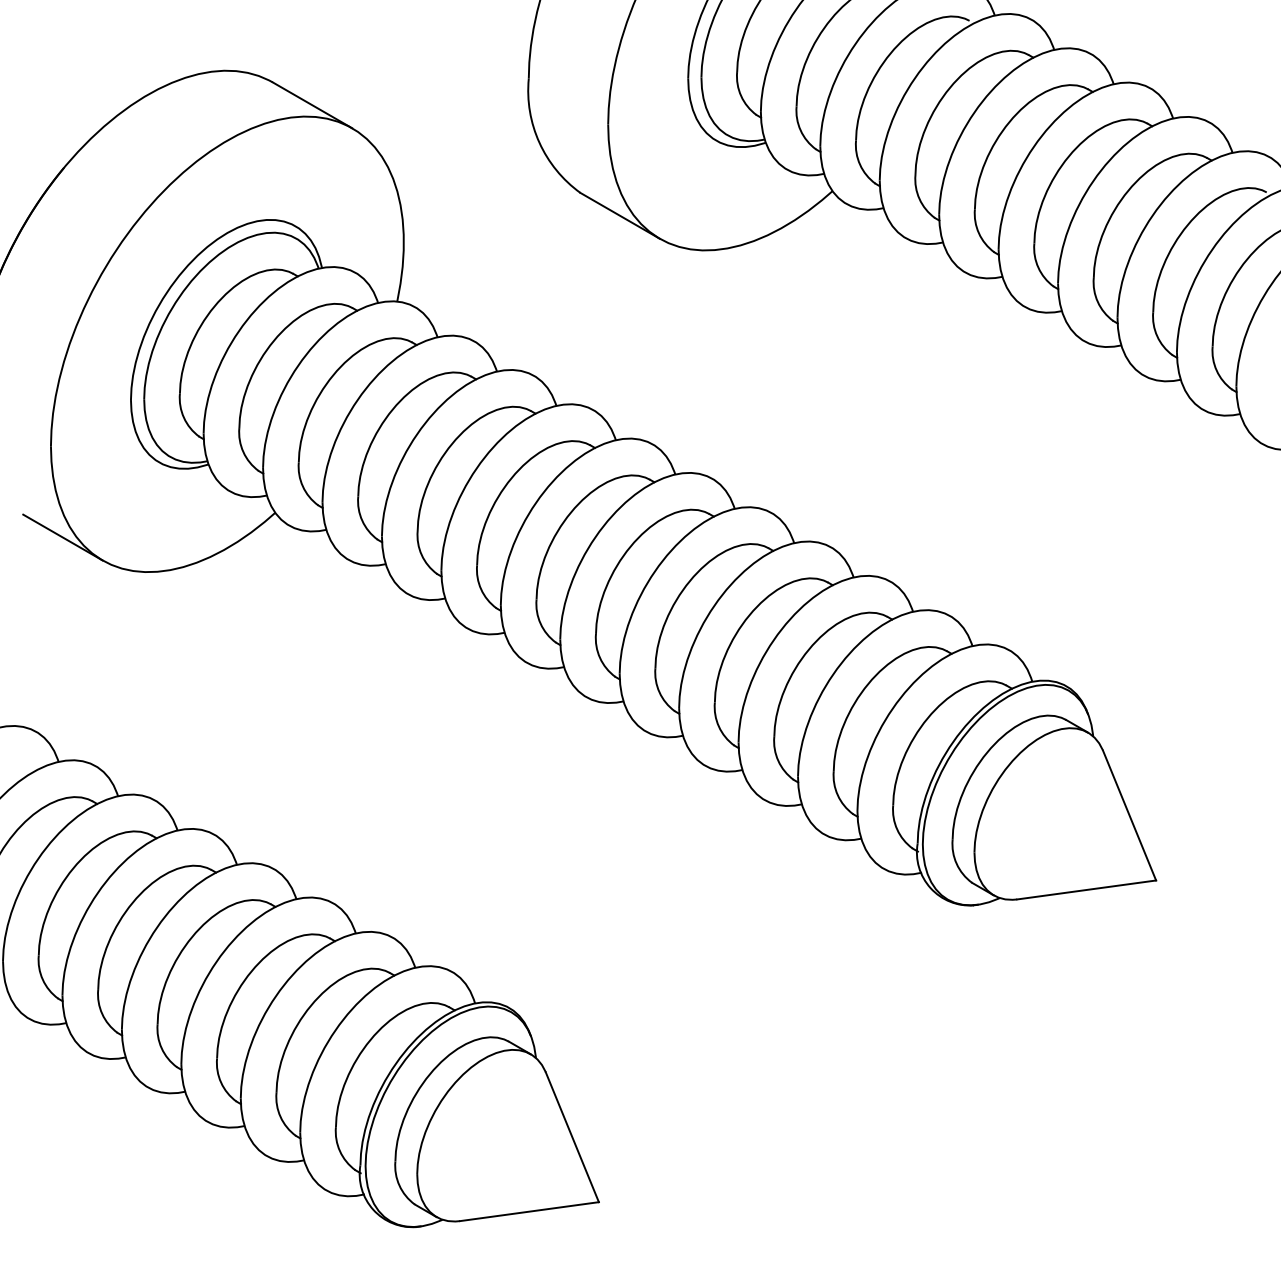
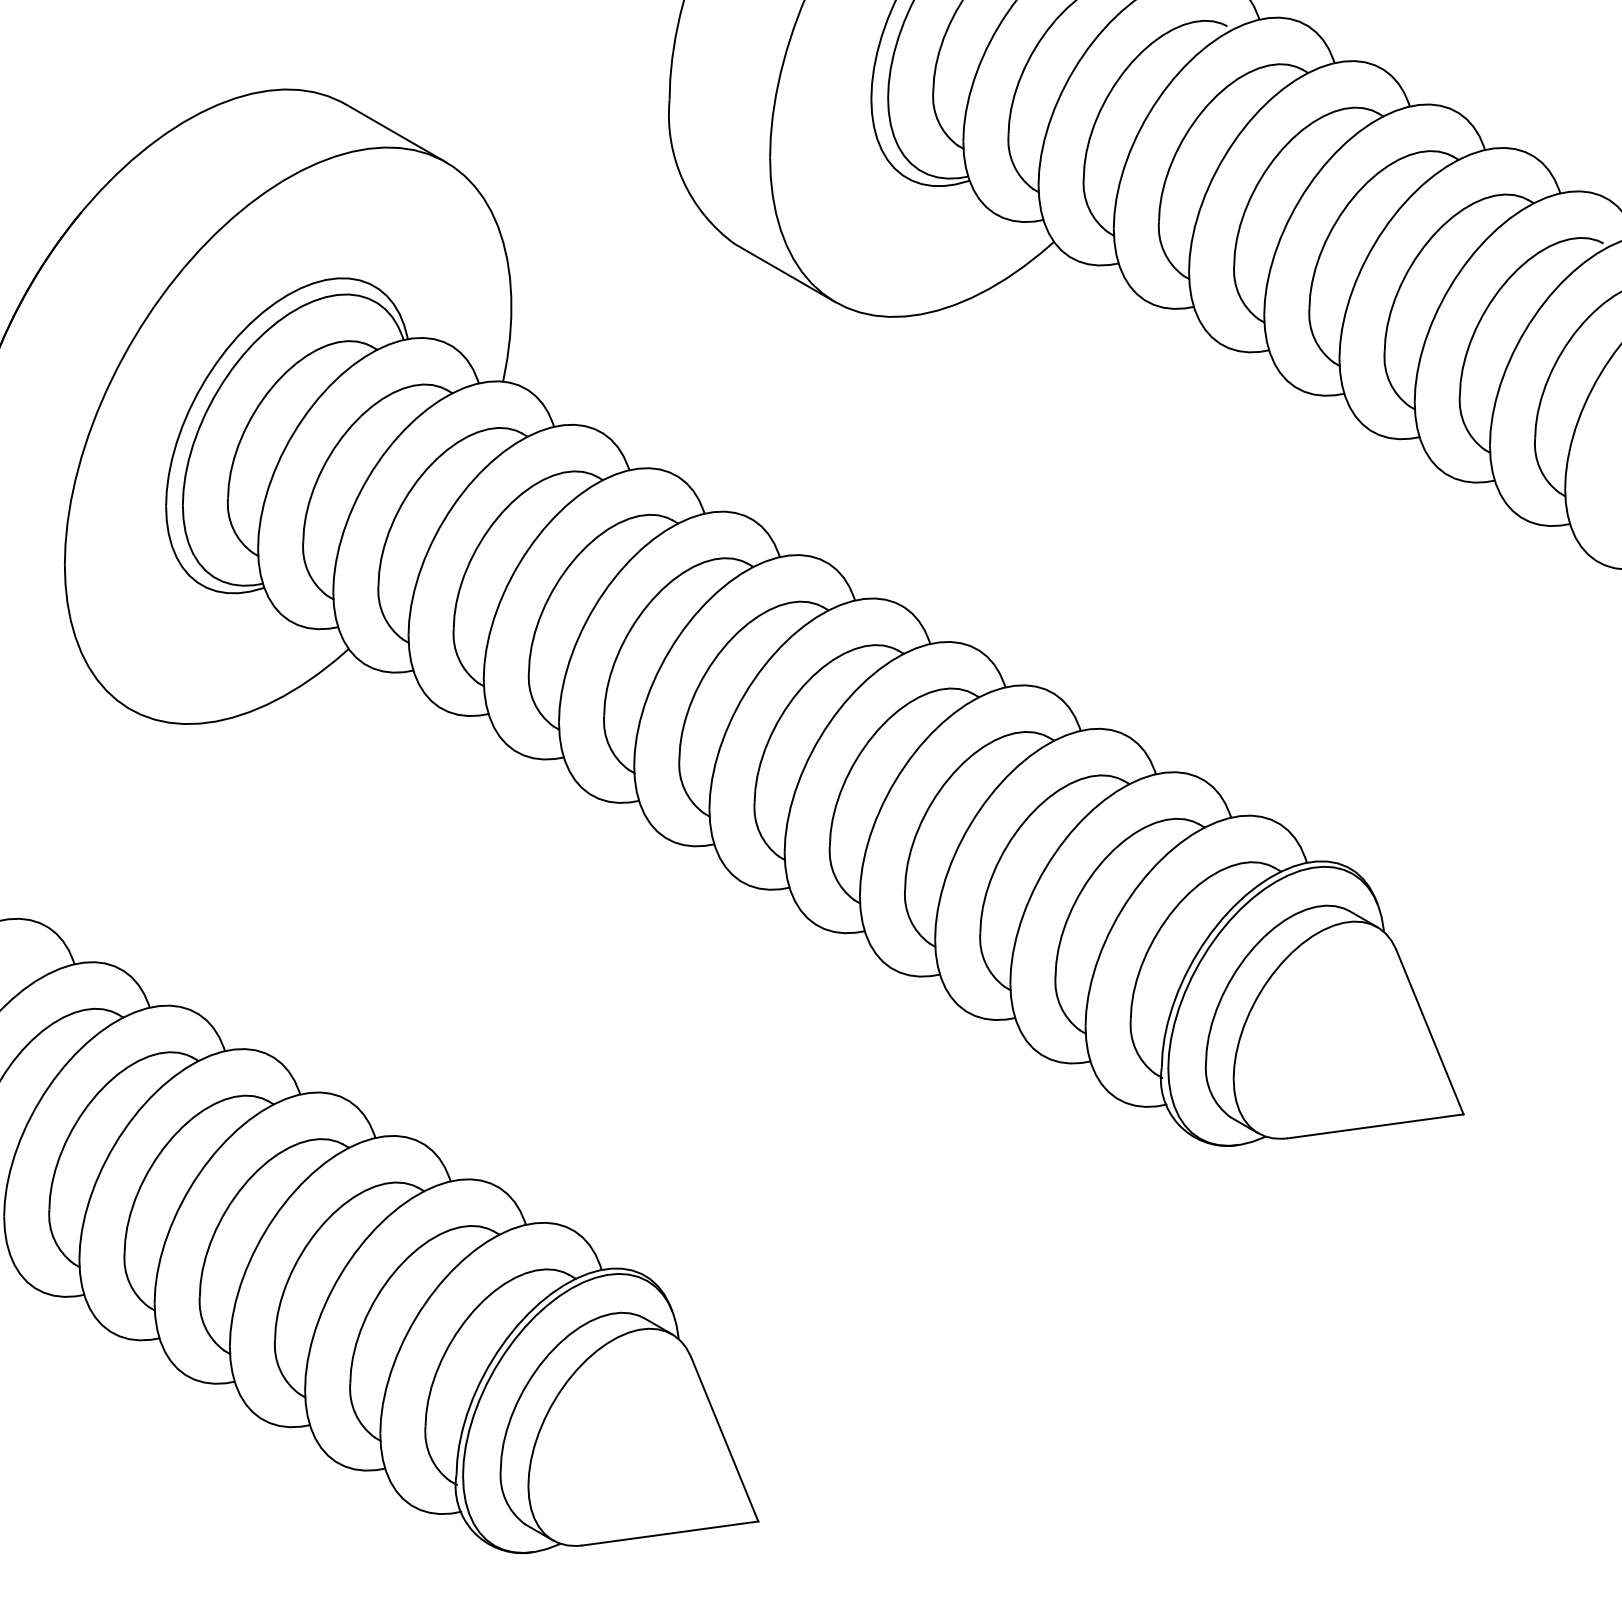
line: (62, 537) -> (79, 680), removed

